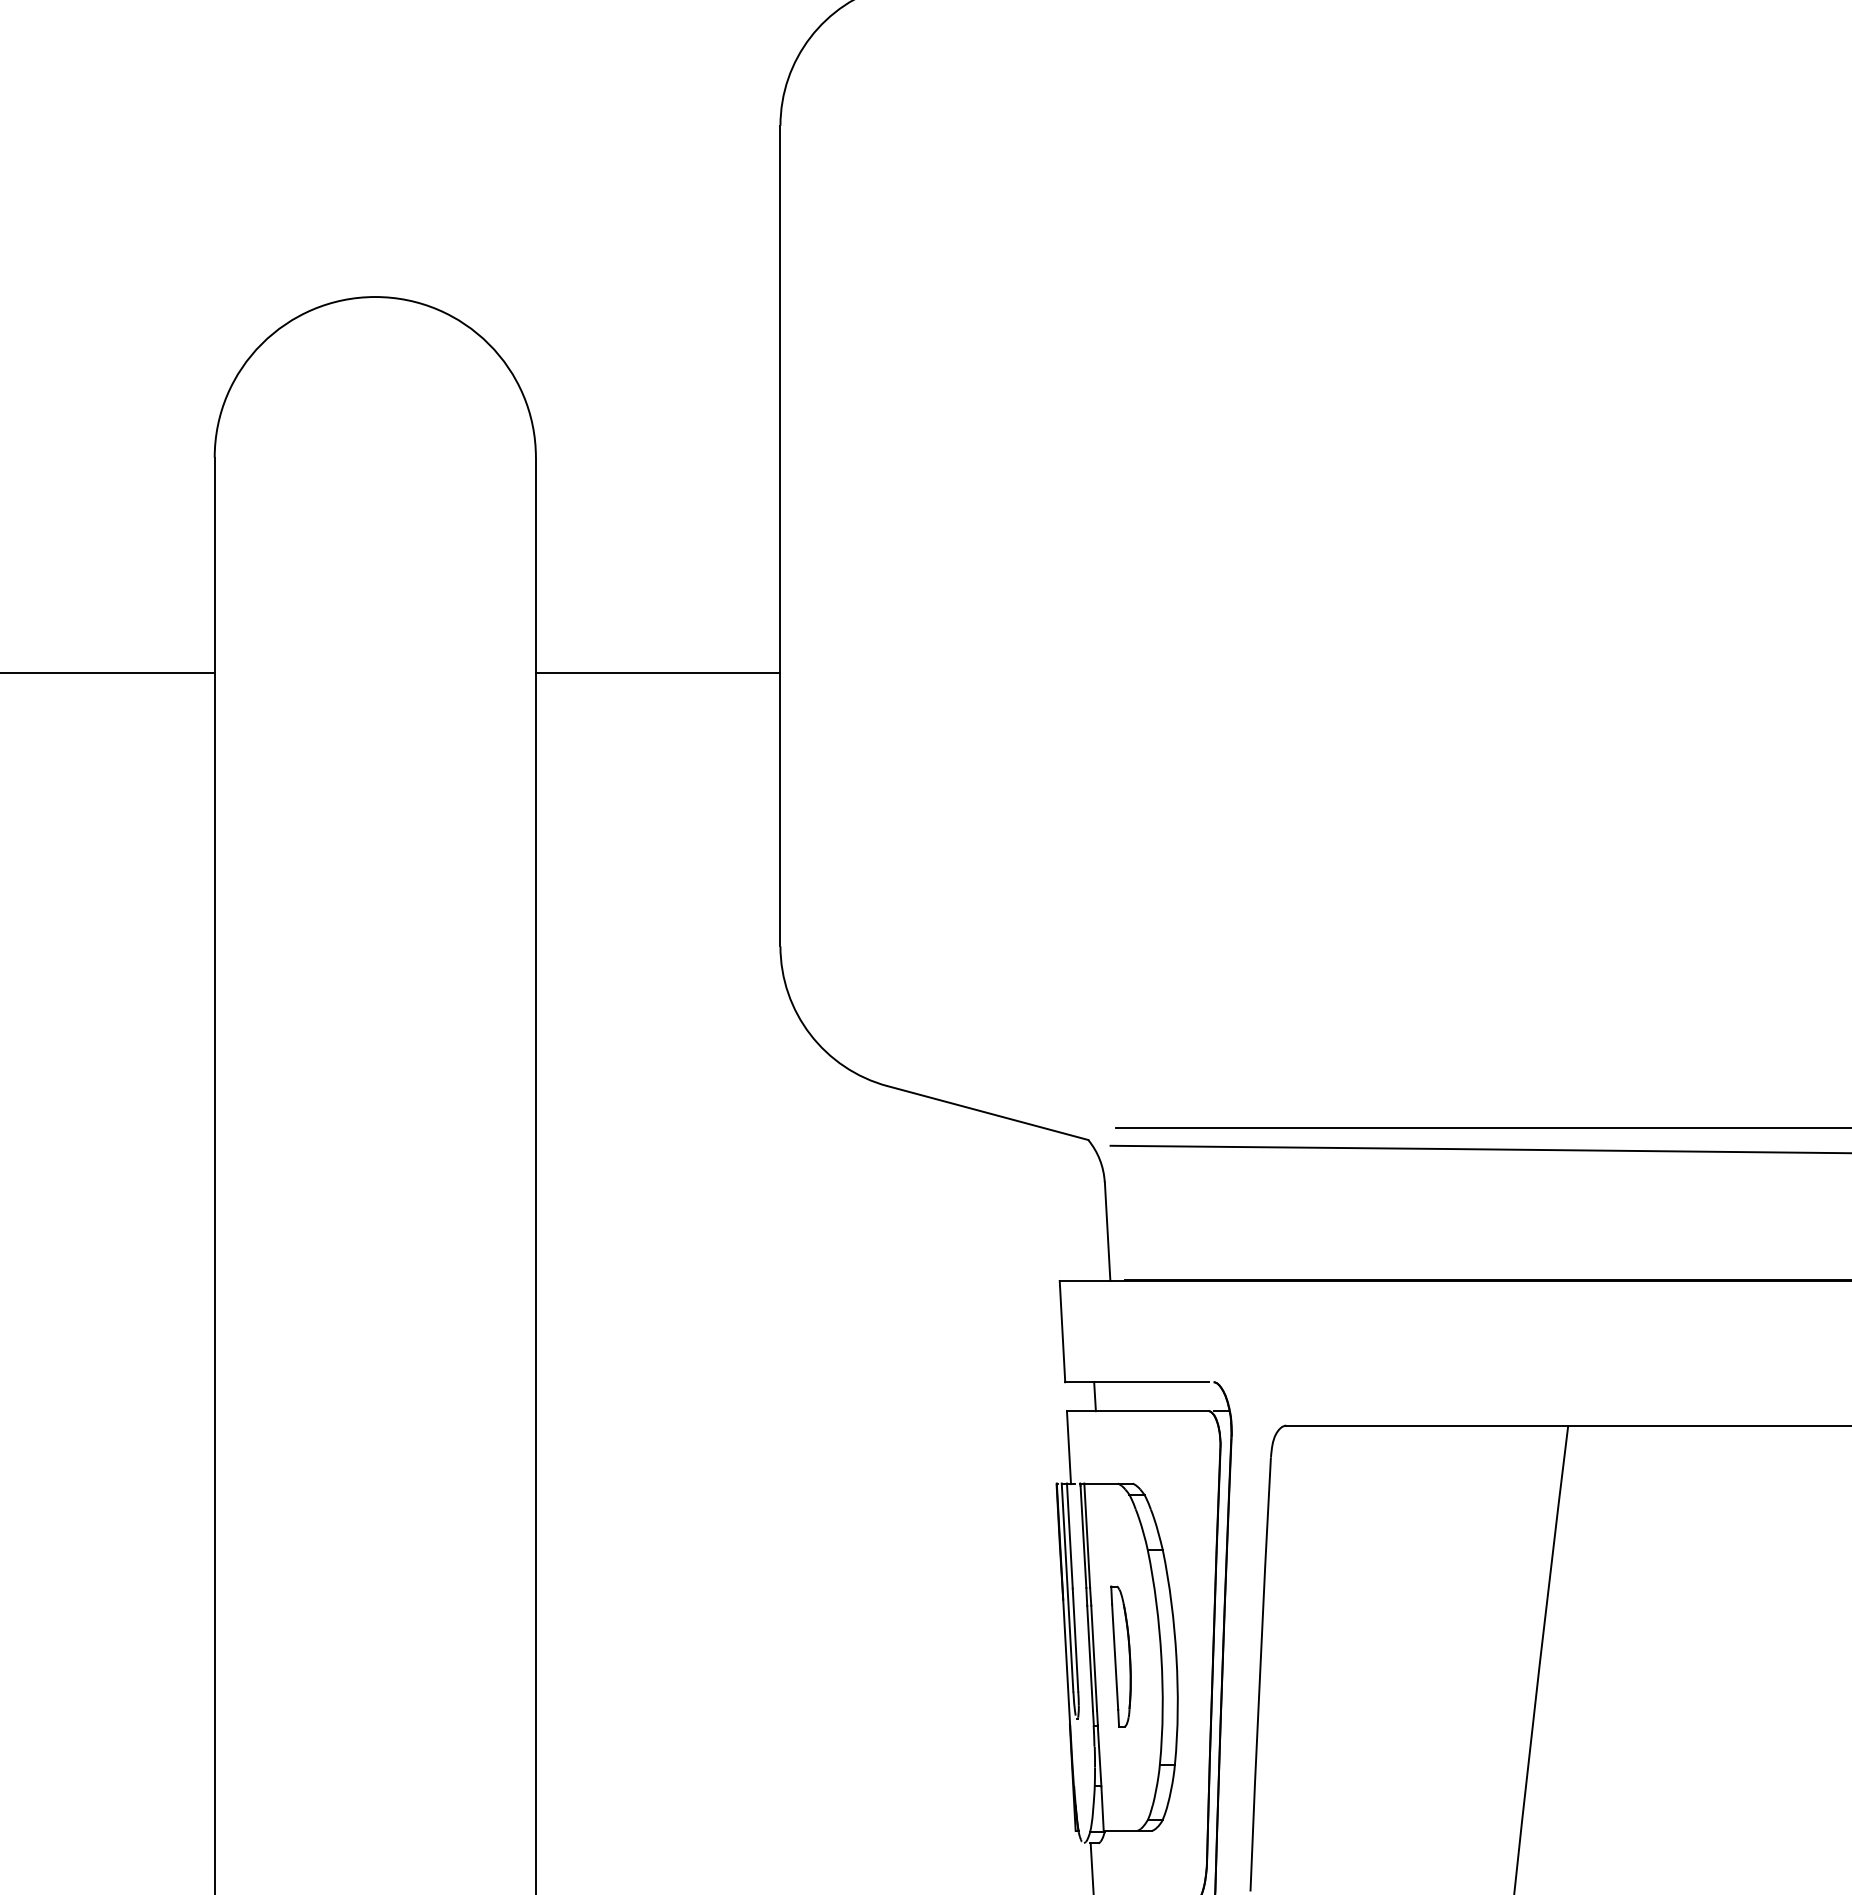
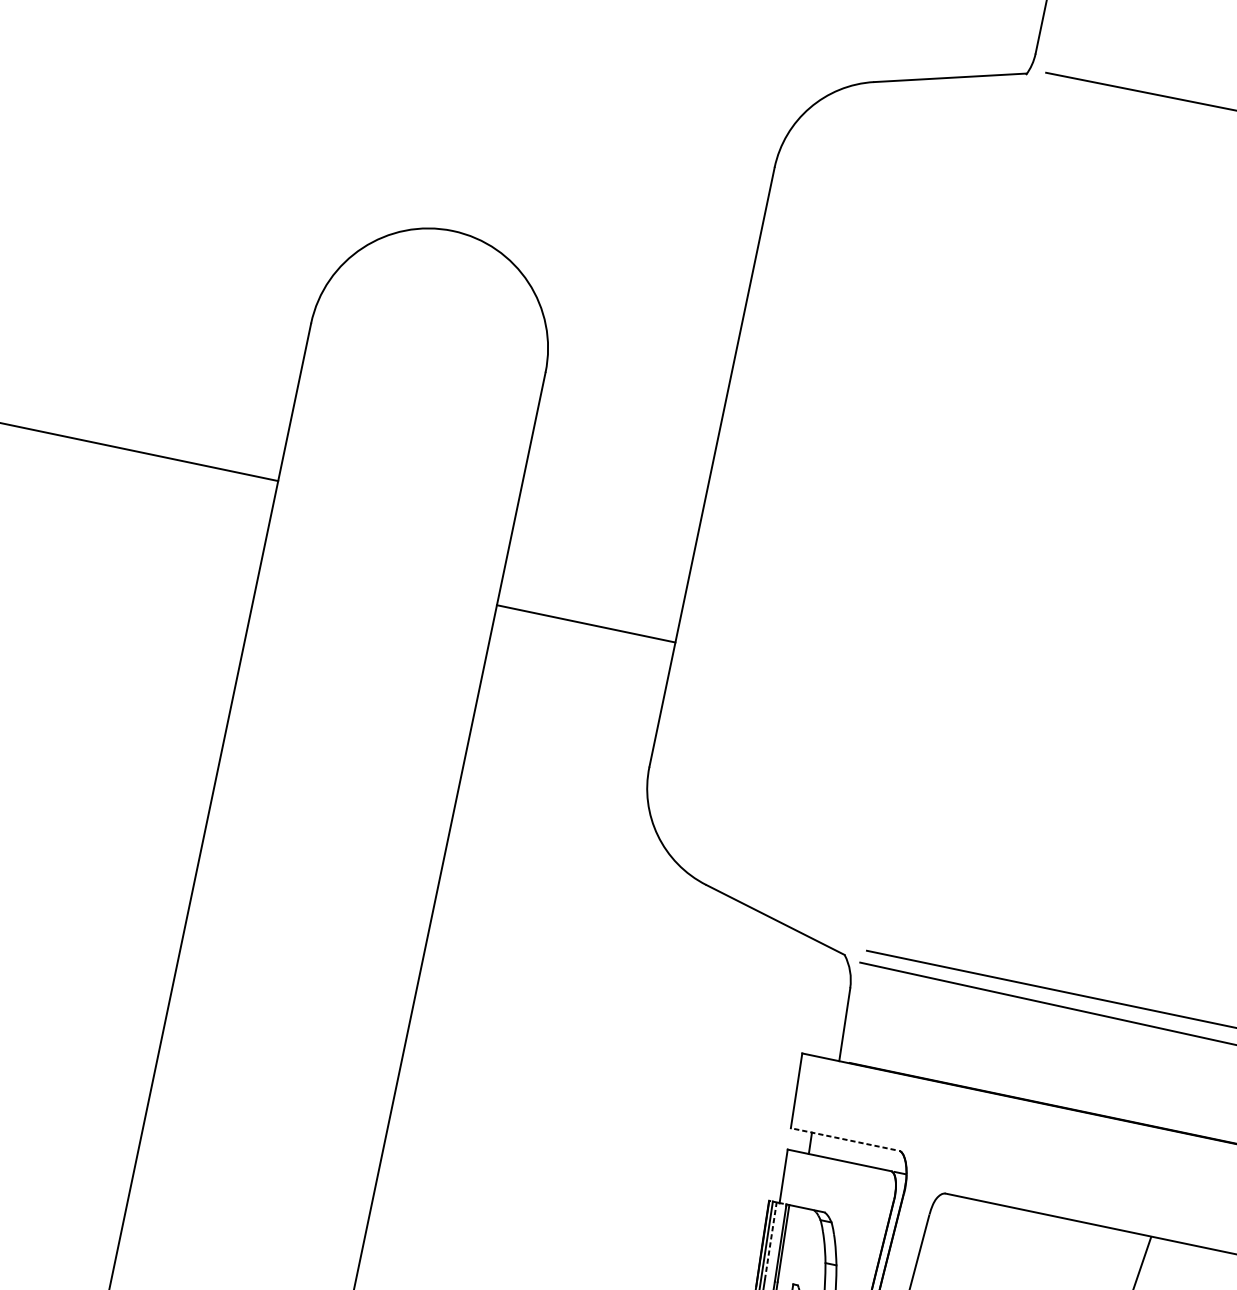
line: (657, 673) -> (585, 623), moved
line: (1137, 1382) -> (843, 1139), solid -> dashed
line: (1069, 1536) -> (770, 1241), solid -> dashed

